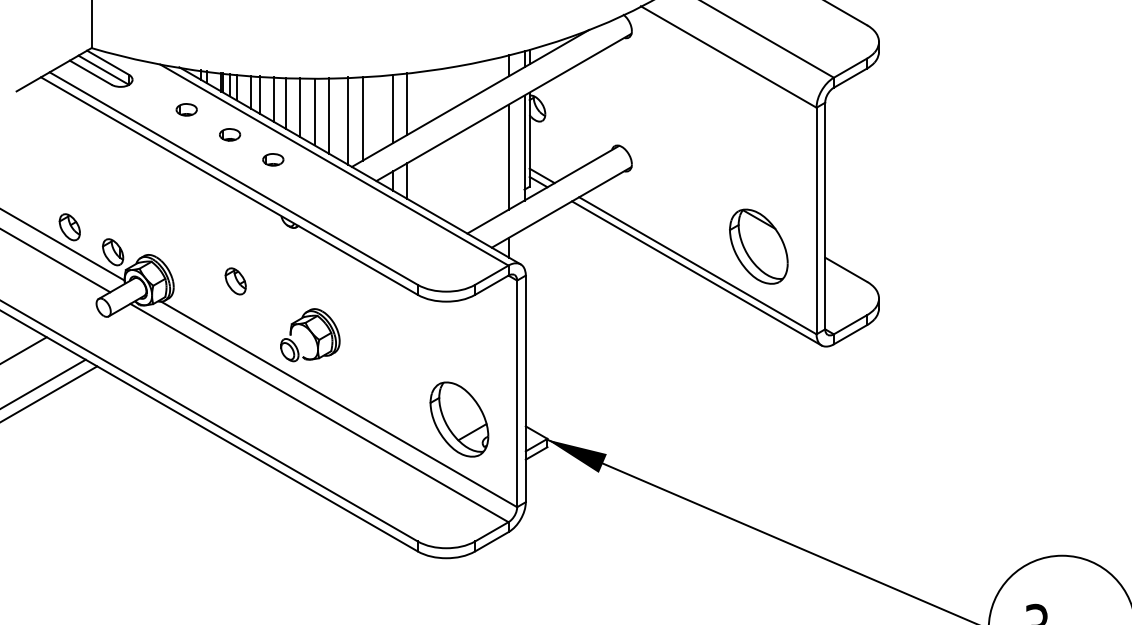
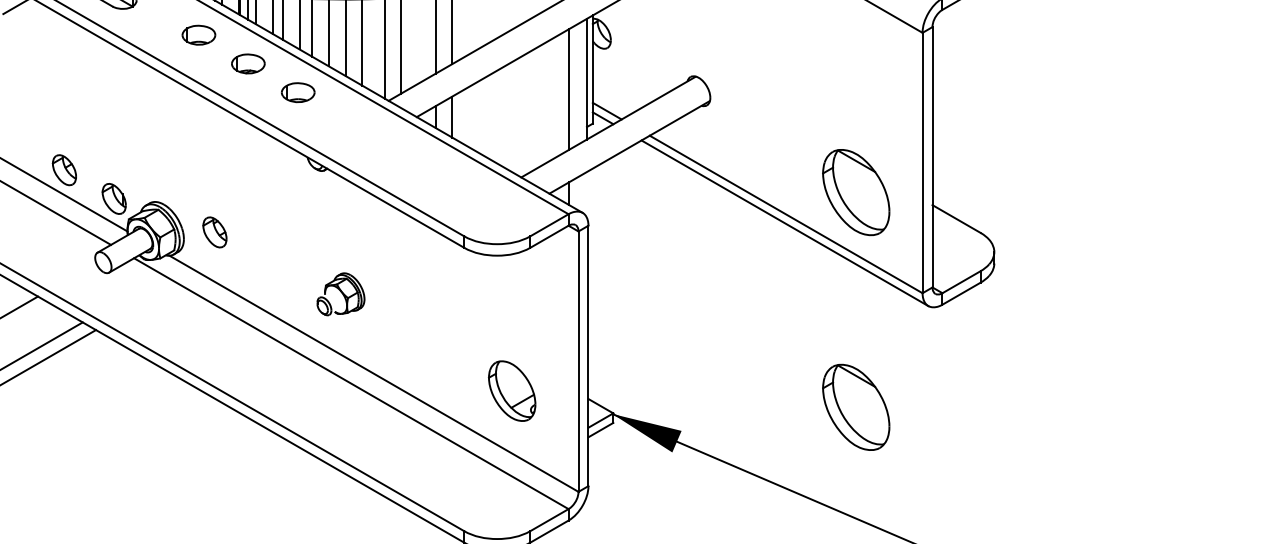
part: (186, 109) -> (198, 34), size x1.4
part: (230, 134) -> (249, 63), size x1.4
part: (273, 159) -> (298, 92), size x1.4
part: (235, 281) -> (214, 232), moved
part: (310, 335) -> (341, 294), size x0.7
part: (459, 419) -> (512, 391), size x0.7
part: (758, 433) -> (855, 407), added

